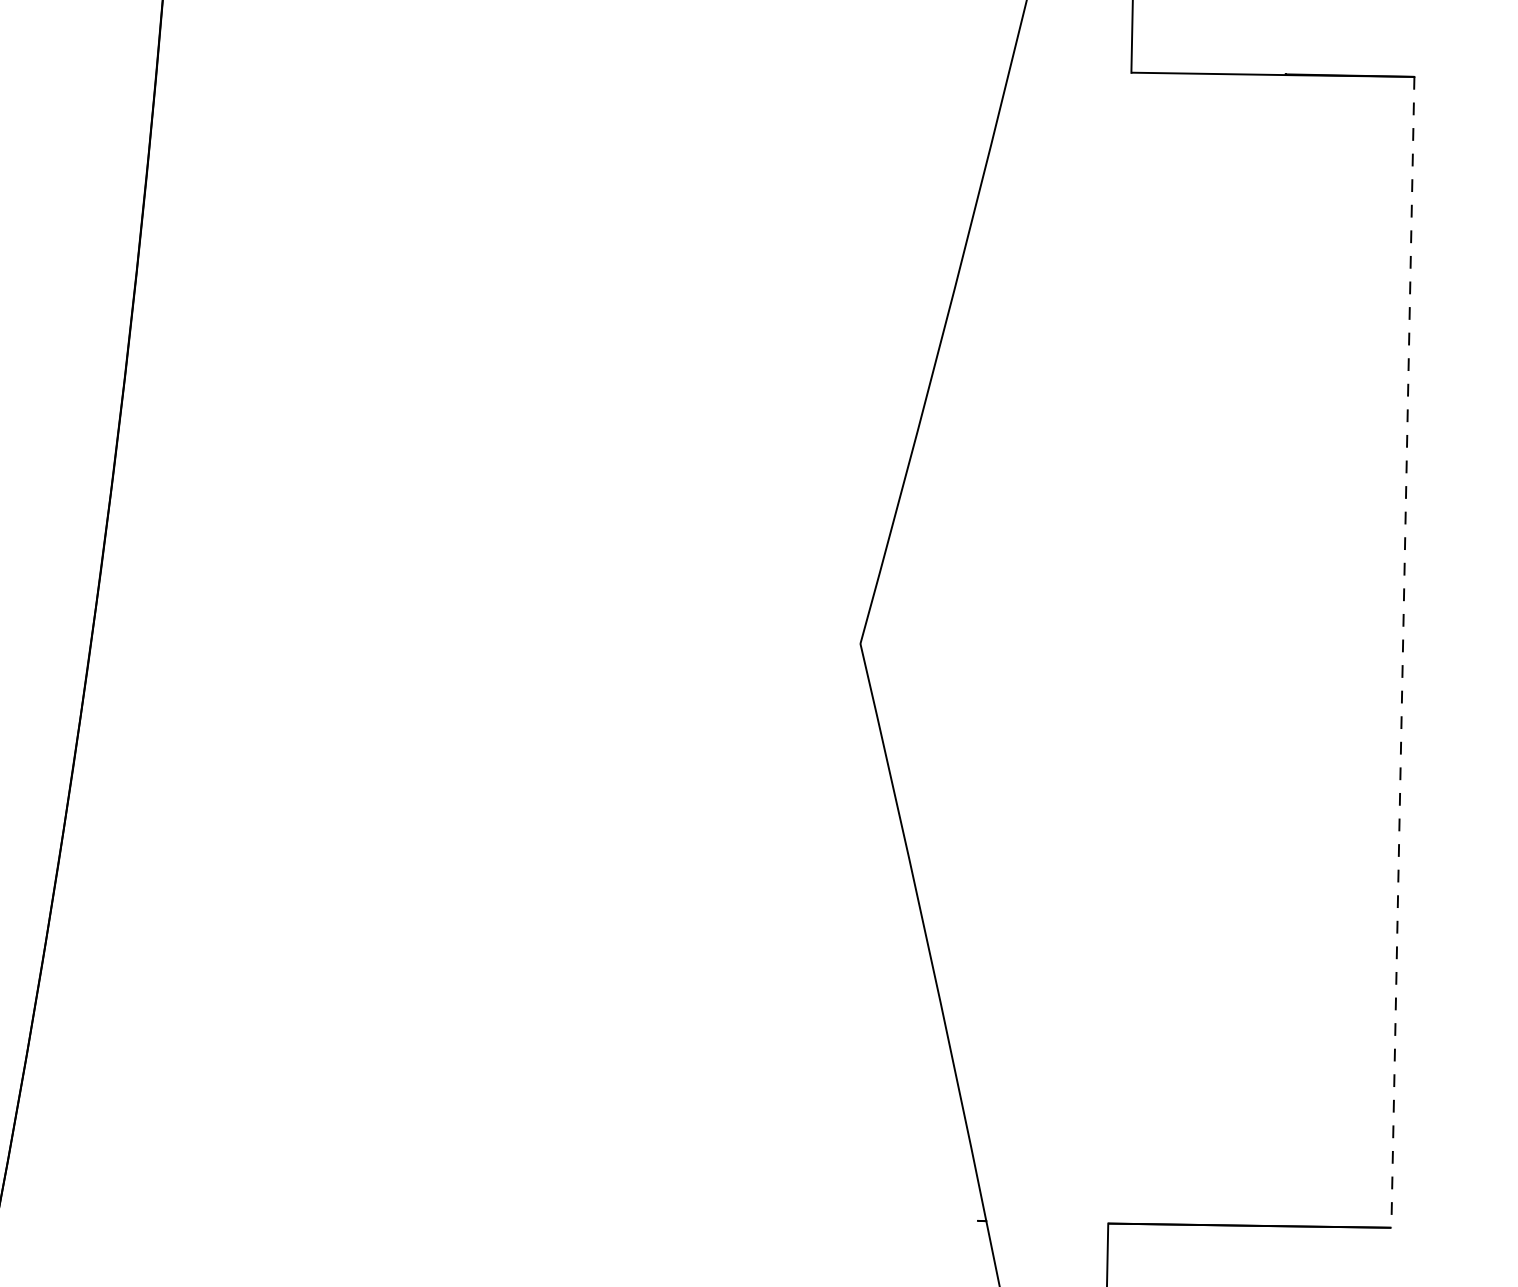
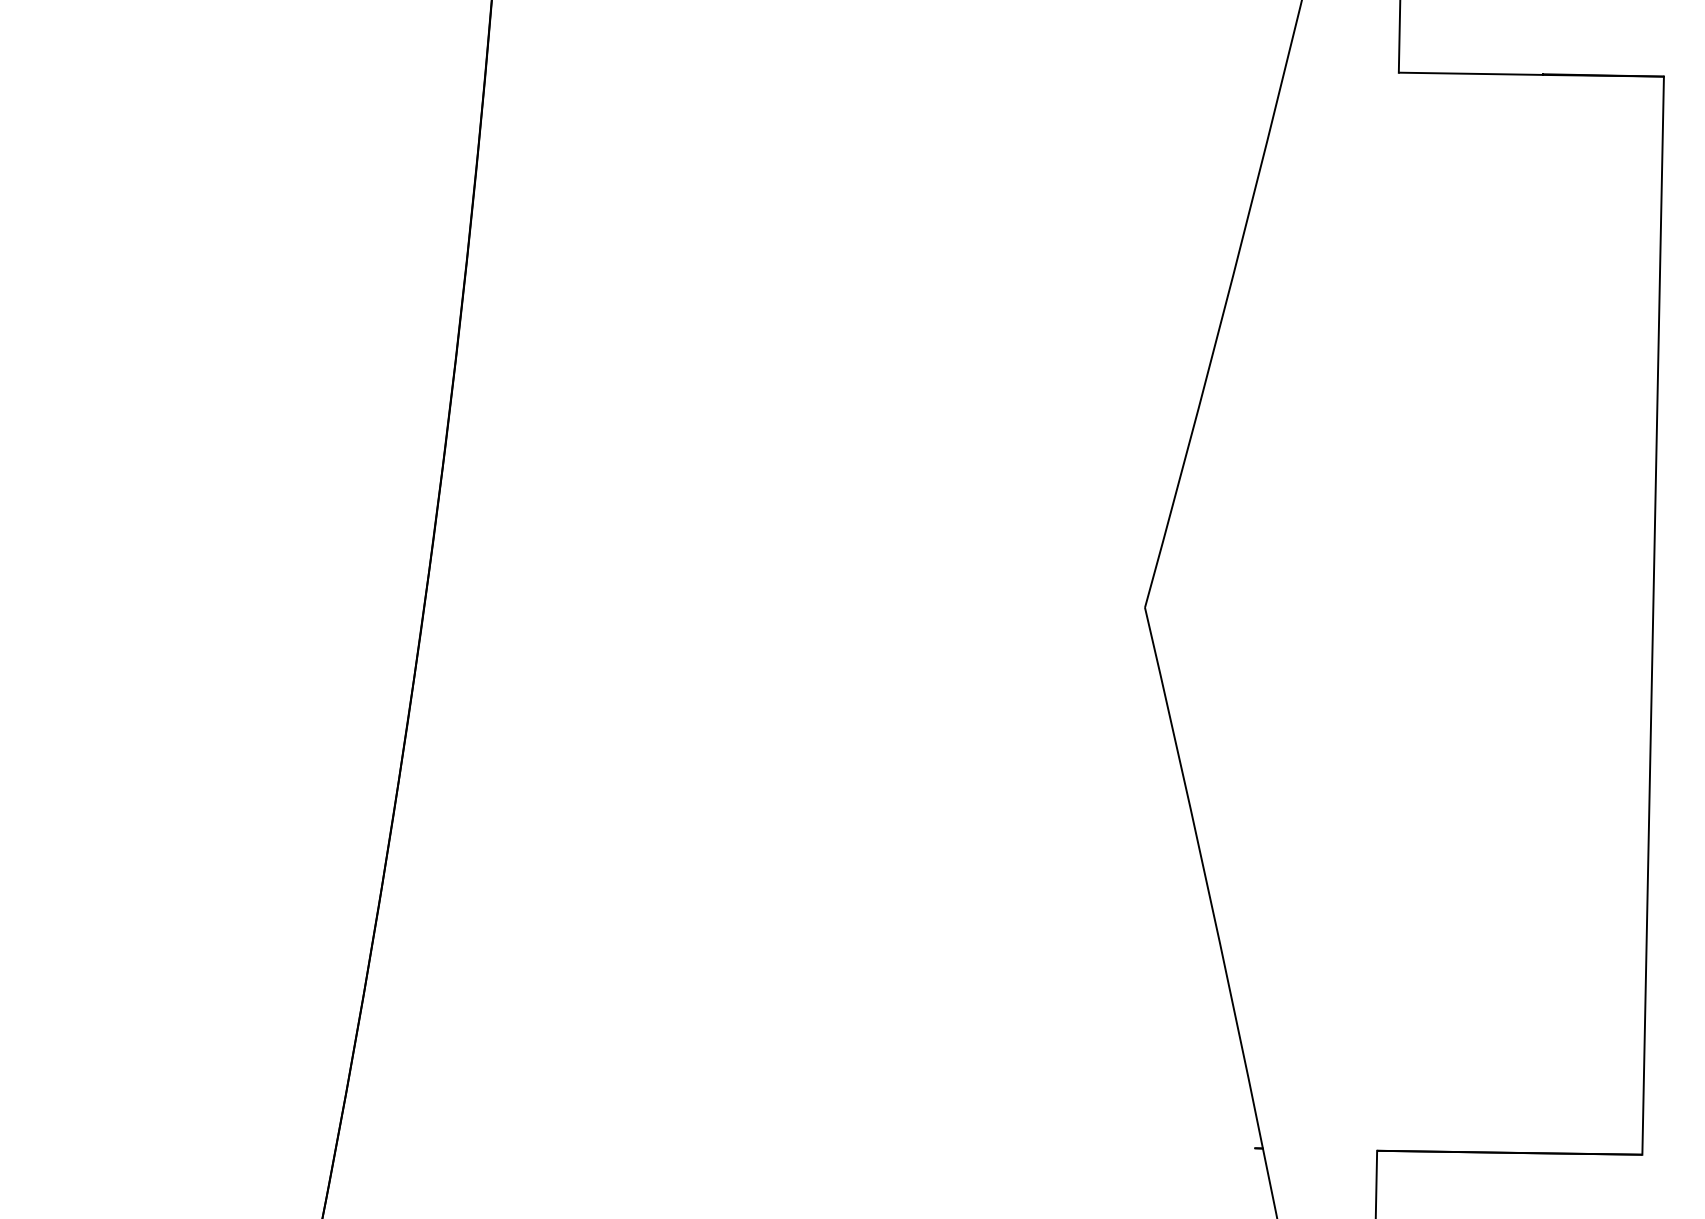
line: (1403, 653) -> (1653, 616), dashed -> solid

